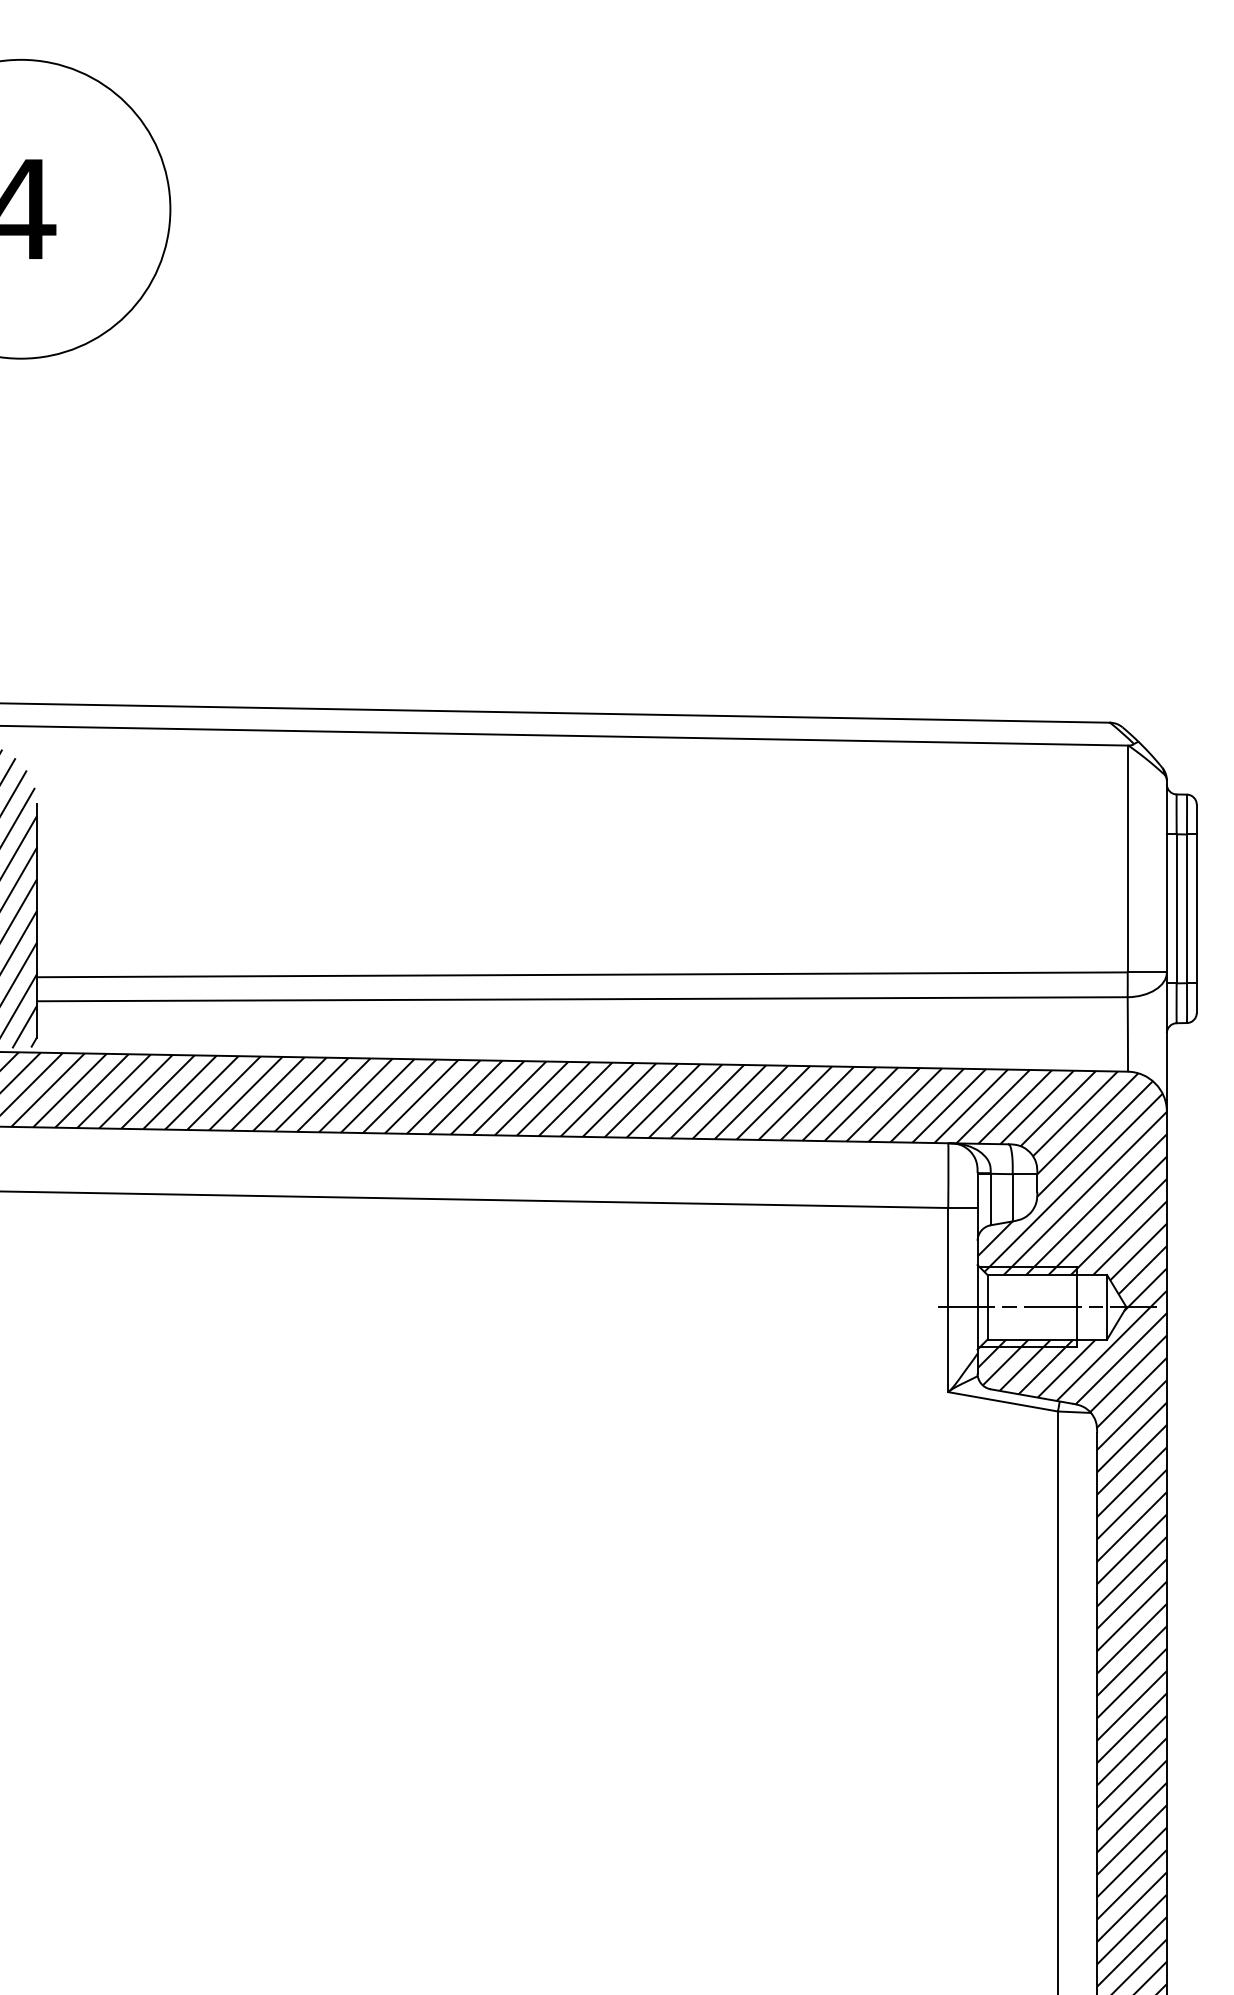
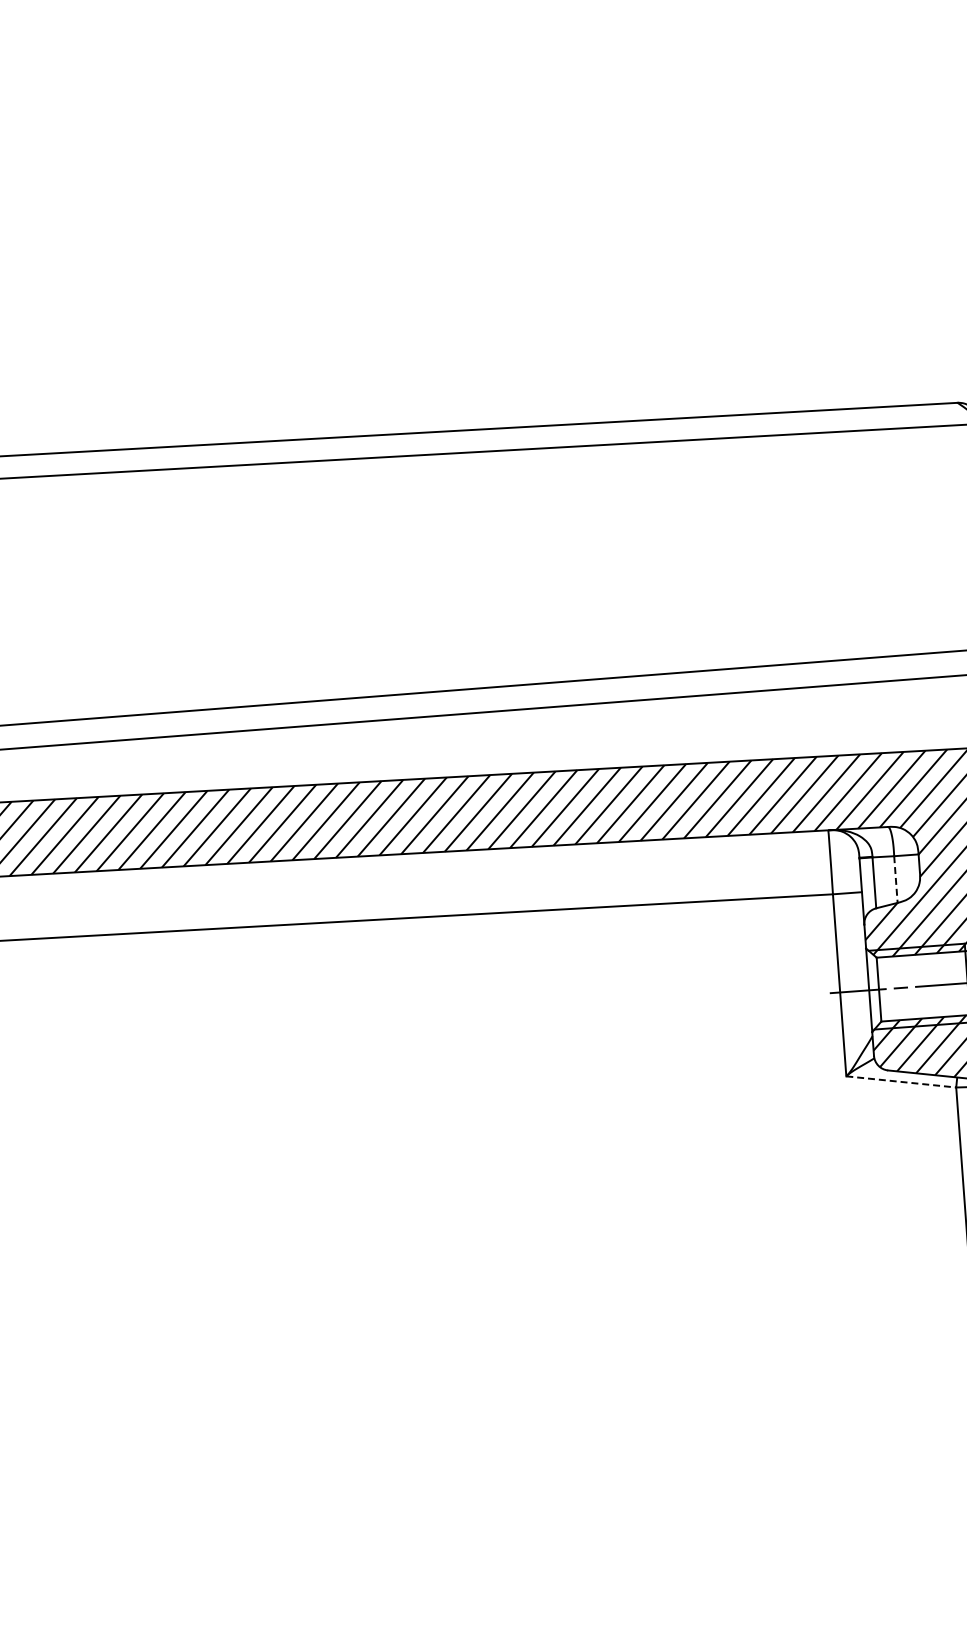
line: (1012, 1197) -> (895, 879), solid -> dashed
line: (1003, 1401) -> (901, 1081), solid -> dashed

